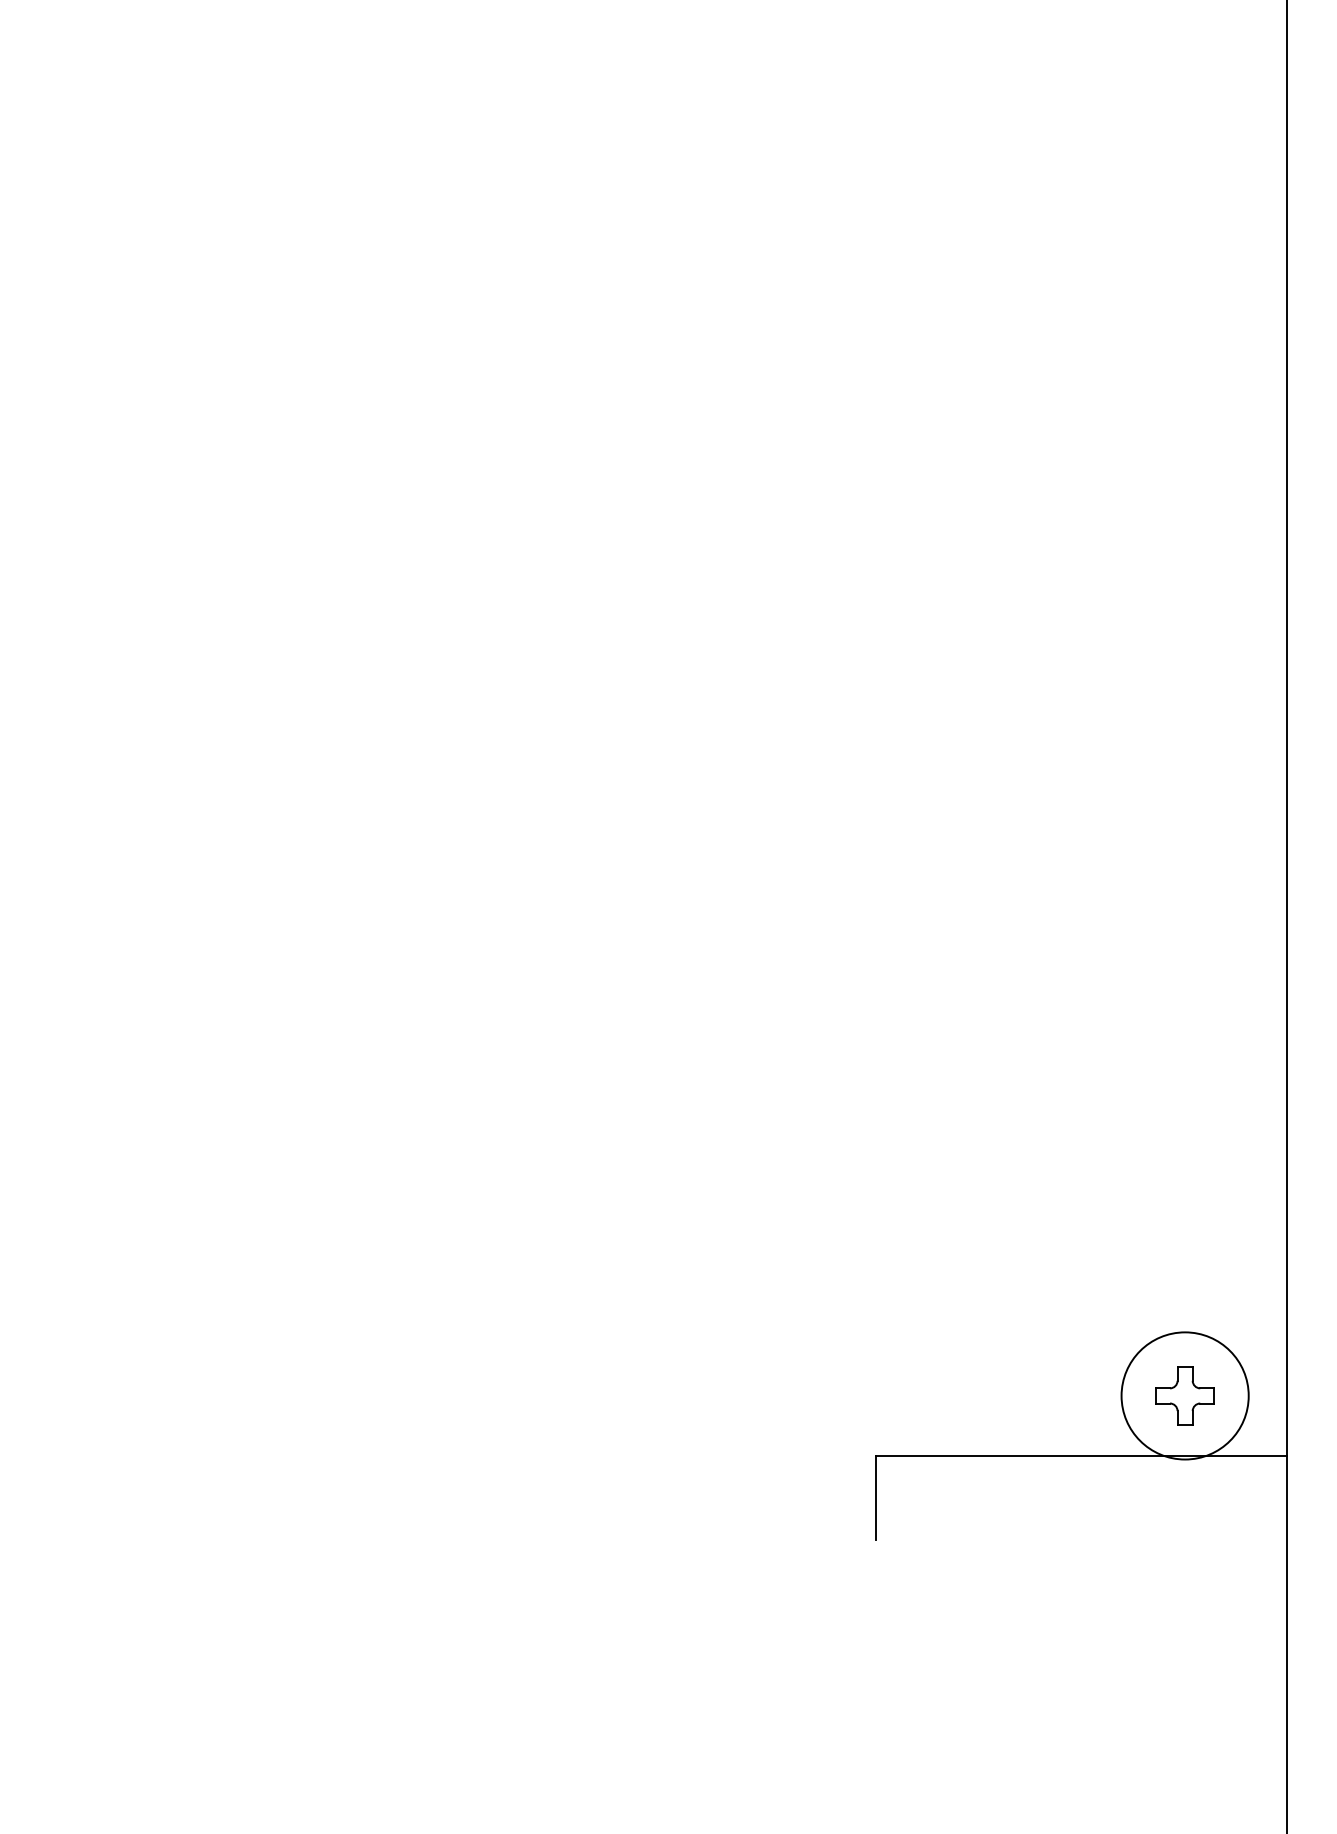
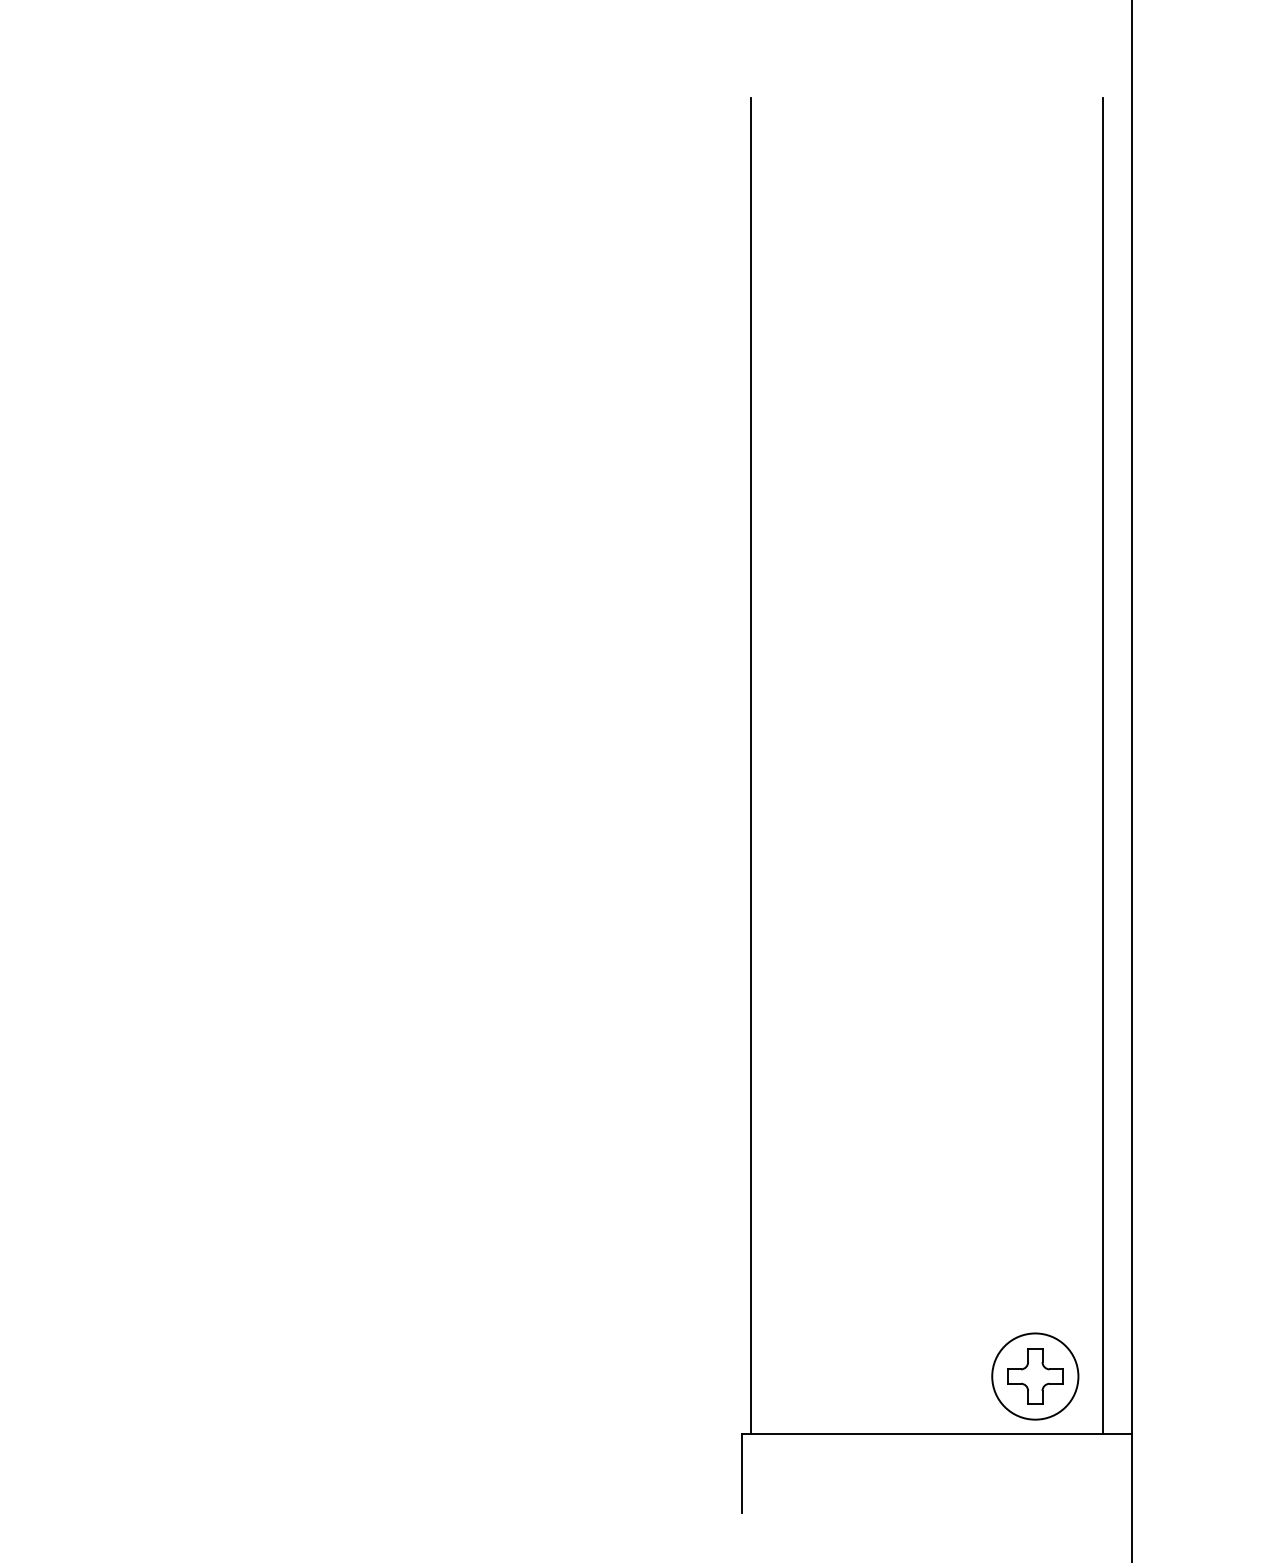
line: (885, 752) -> (750, 765), added
line: (1256, 752) -> (1103, 765), added
circle: (1184, 1395) -> (1034, 1376), size x0.71

